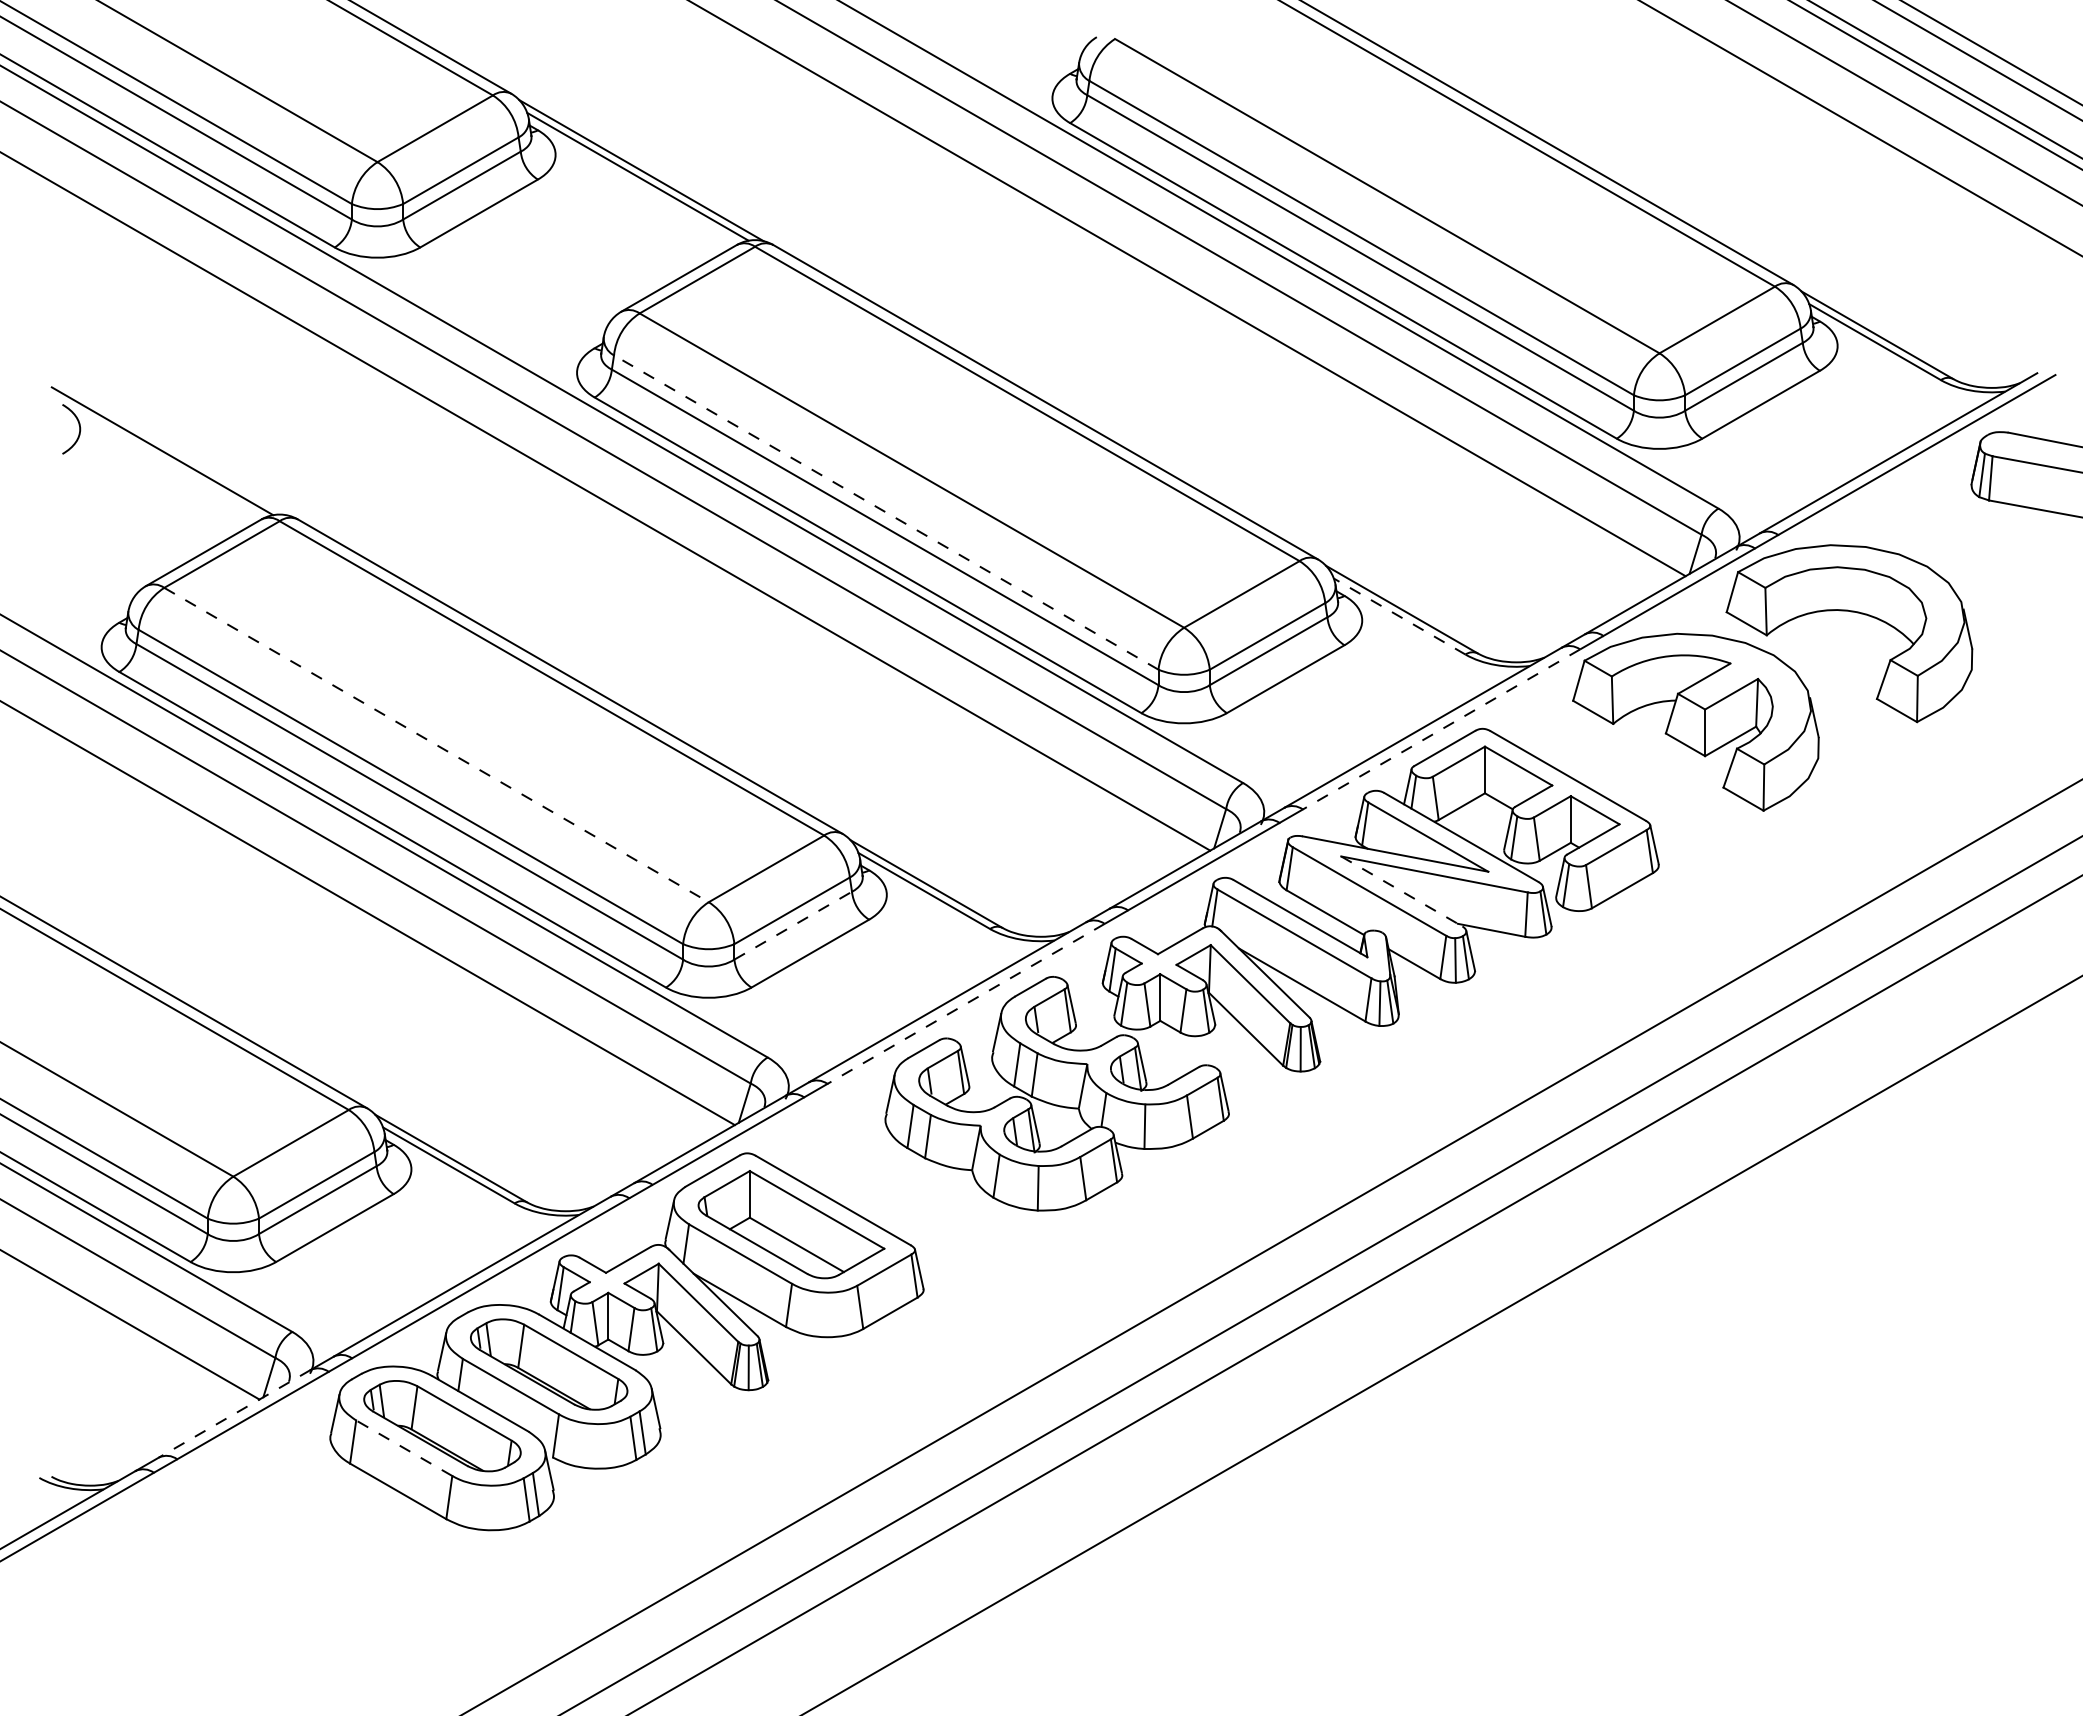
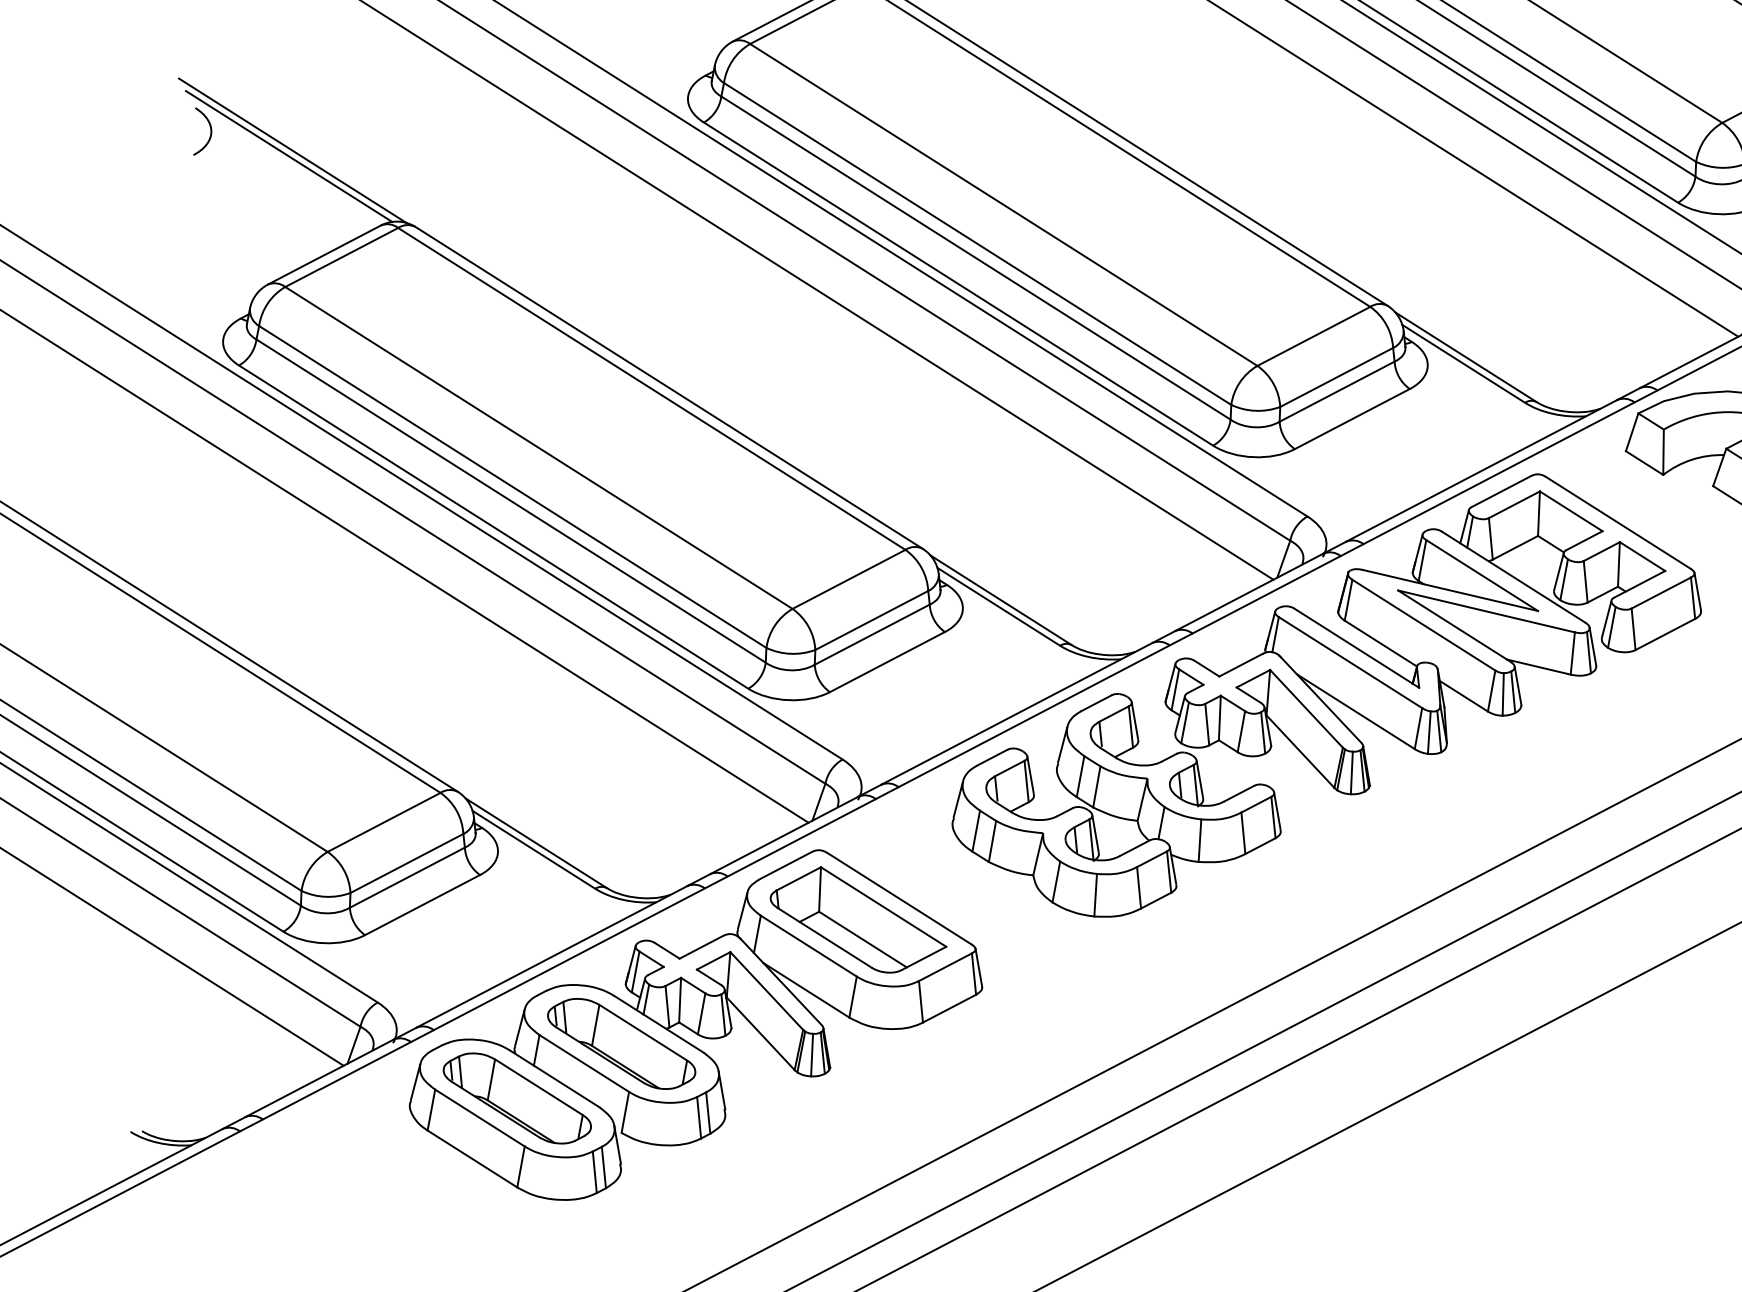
line: (166, 444) -> (293, 150), added
line: (885, 512) -> (976, 243), dashed -> solid
line: (1399, 616) -> (1463, 363), dashed -> solid
line: (1441, 729) -> (1499, 473), dashed -> solid
line: (436, 745) -> (538, 448), dashed -> solid
line: (1401, 891) -> (1454, 626), dashed -> solid
line: (793, 925) -> (872, 634), dashed -> solid
line: (965, 1004) -> (1033, 716), dashed -> solid
line: (234, 1414) -> (319, 1079), dashed -> solid
line: (403, 1447) -> (479, 1117), dashed -> solid

